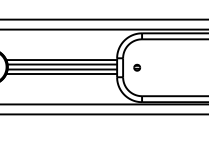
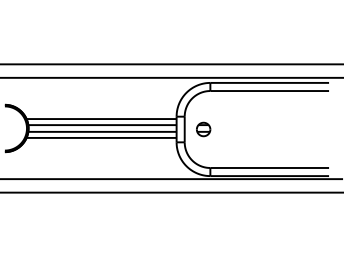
part: (136, 67) -> (203, 129), size x1.67

